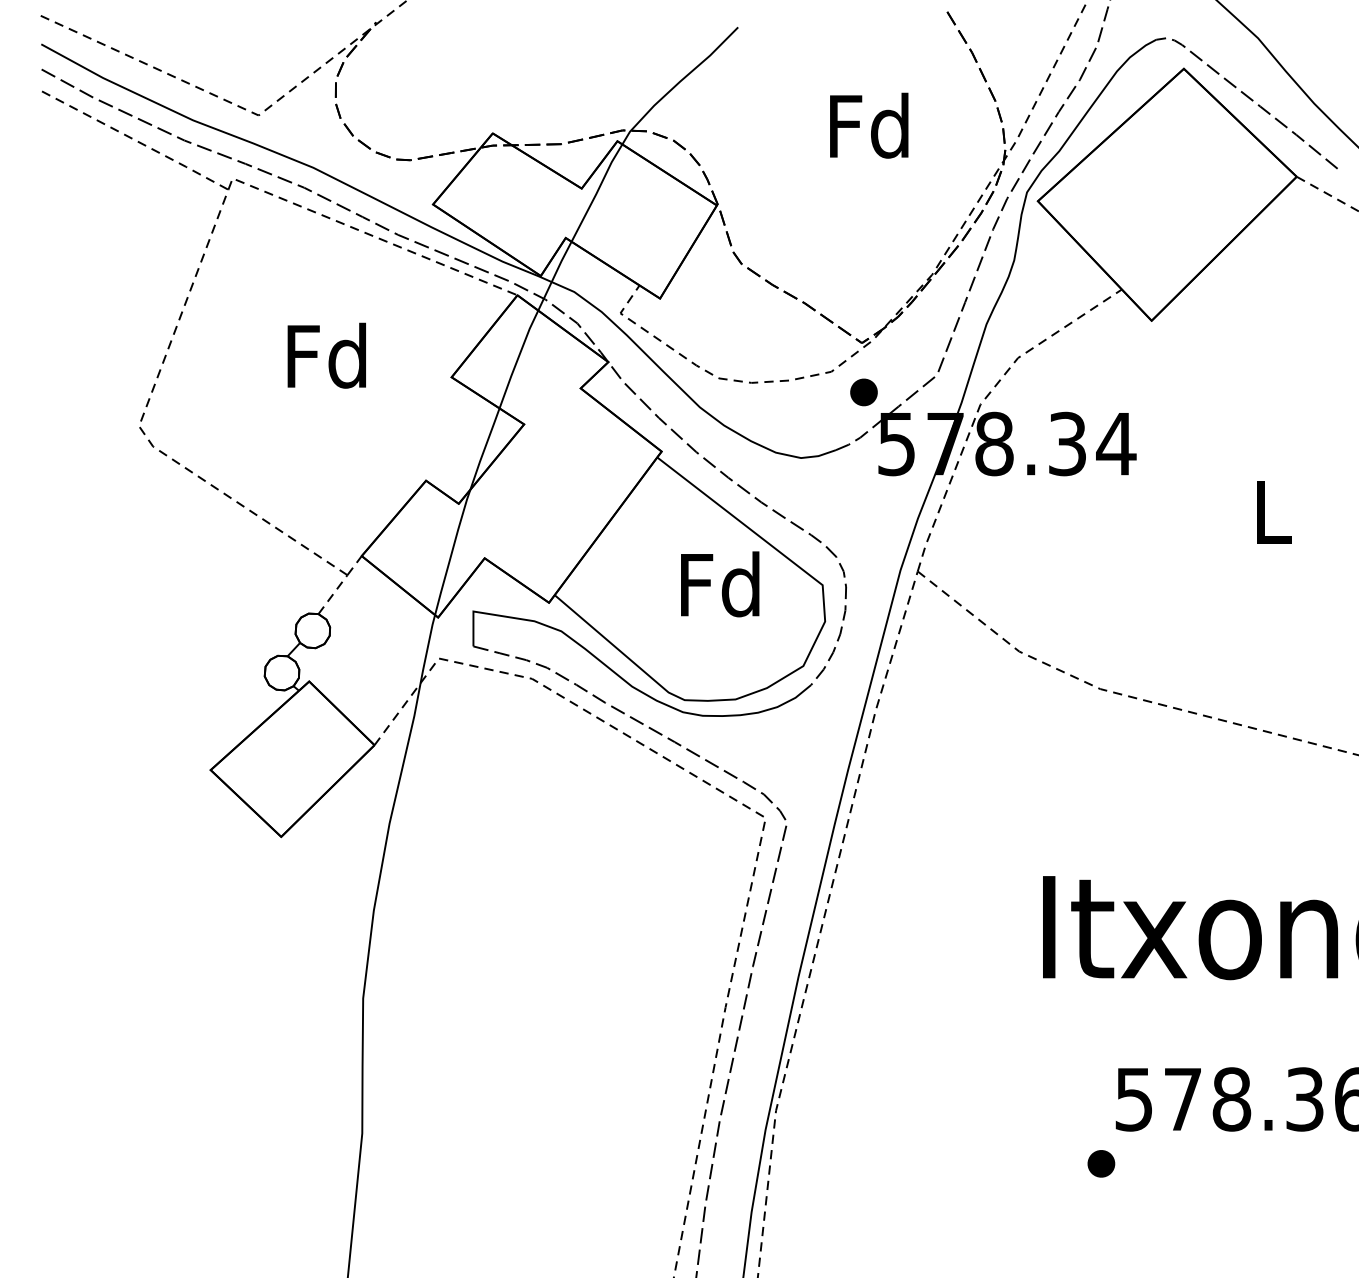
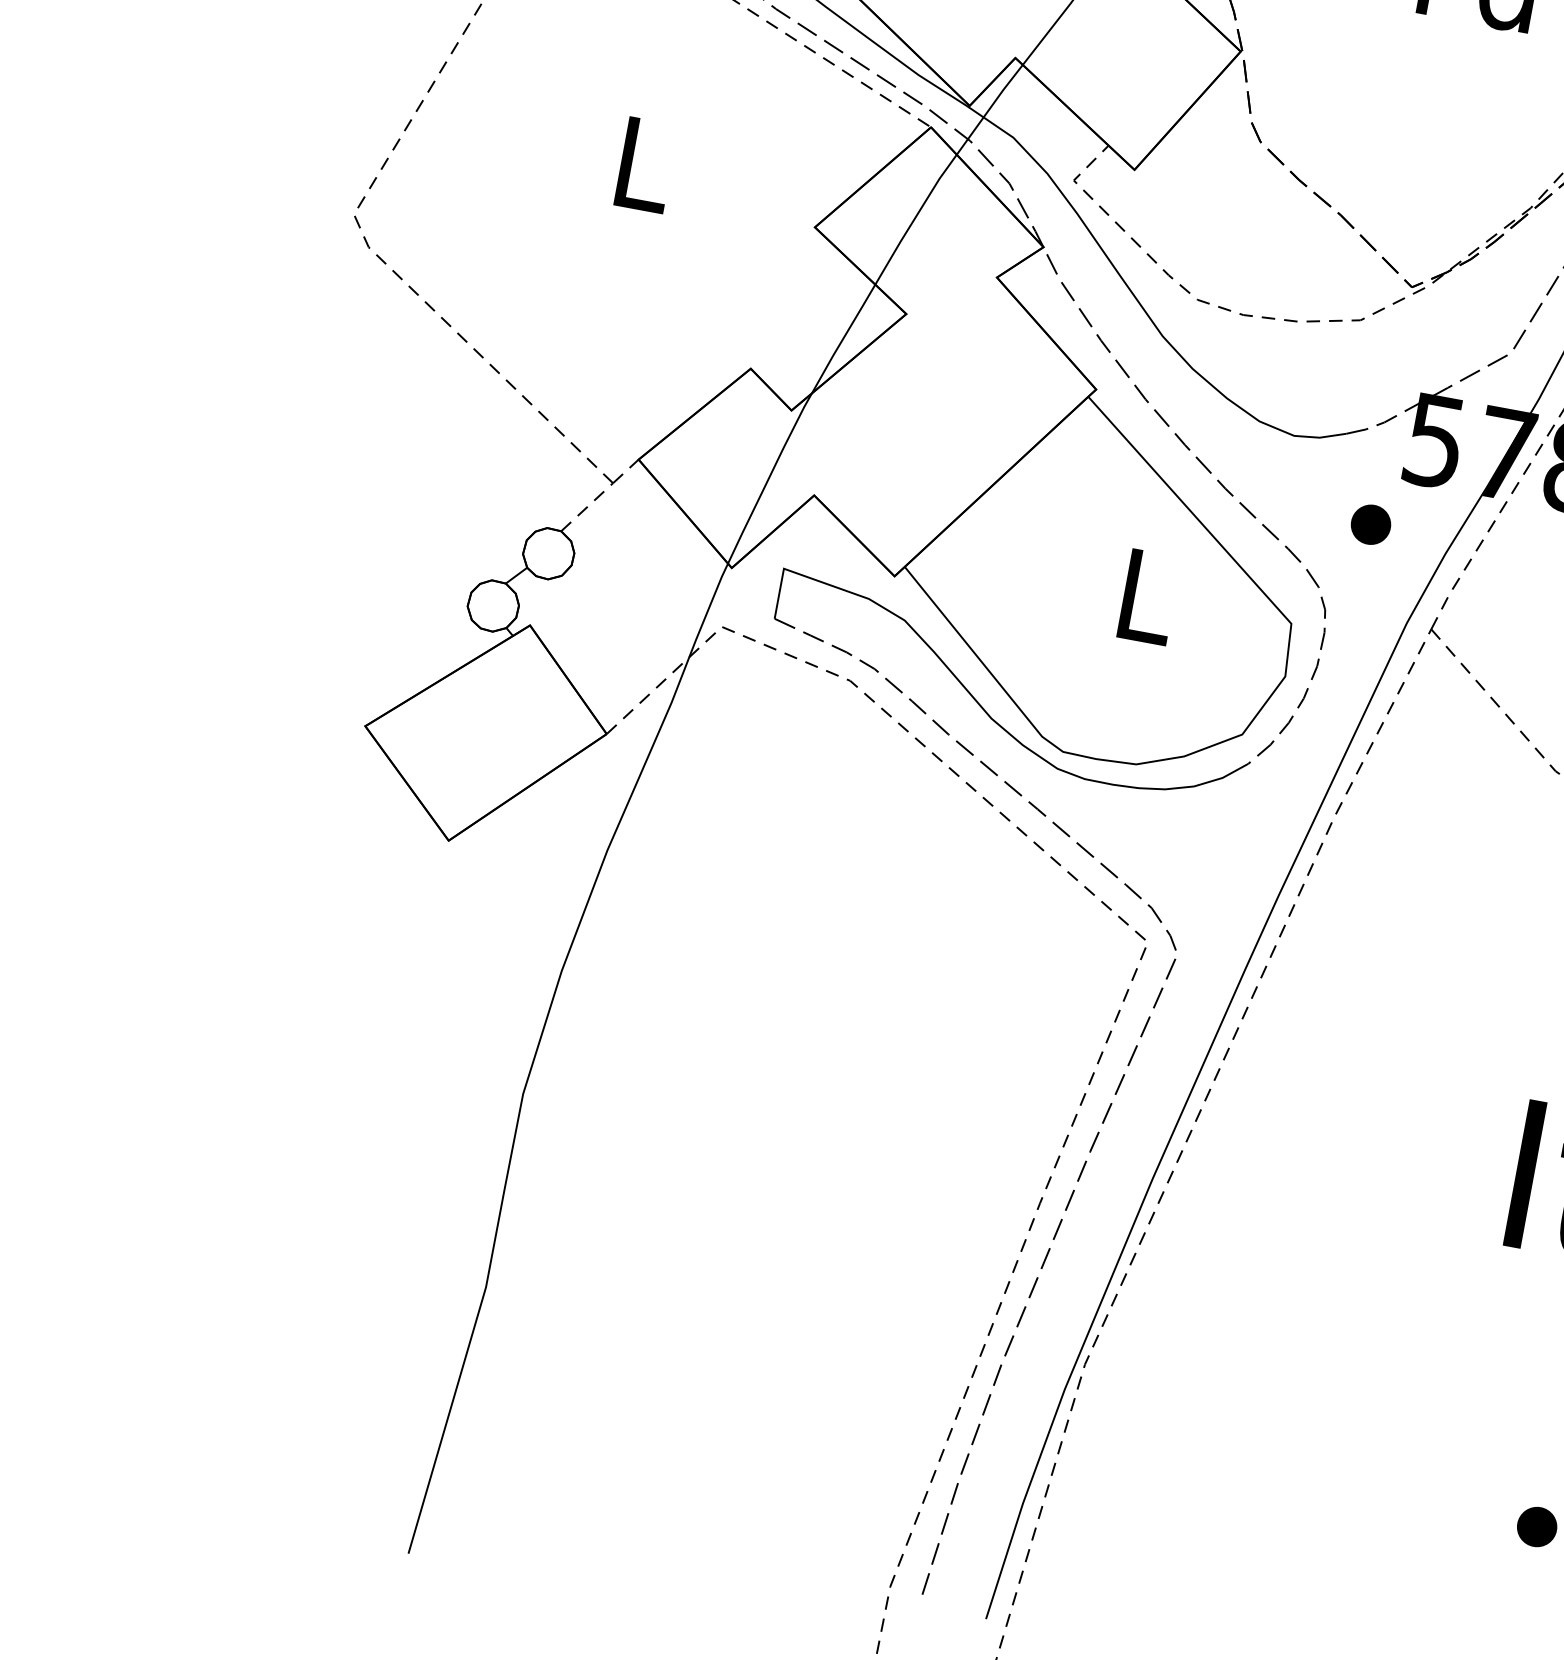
text: (326, 355) -> (641, 162), Fd -> L
part: (863, 392) -> (1370, 524), moved
text: (720, 584) -> (1145, 595), Fd -> L

